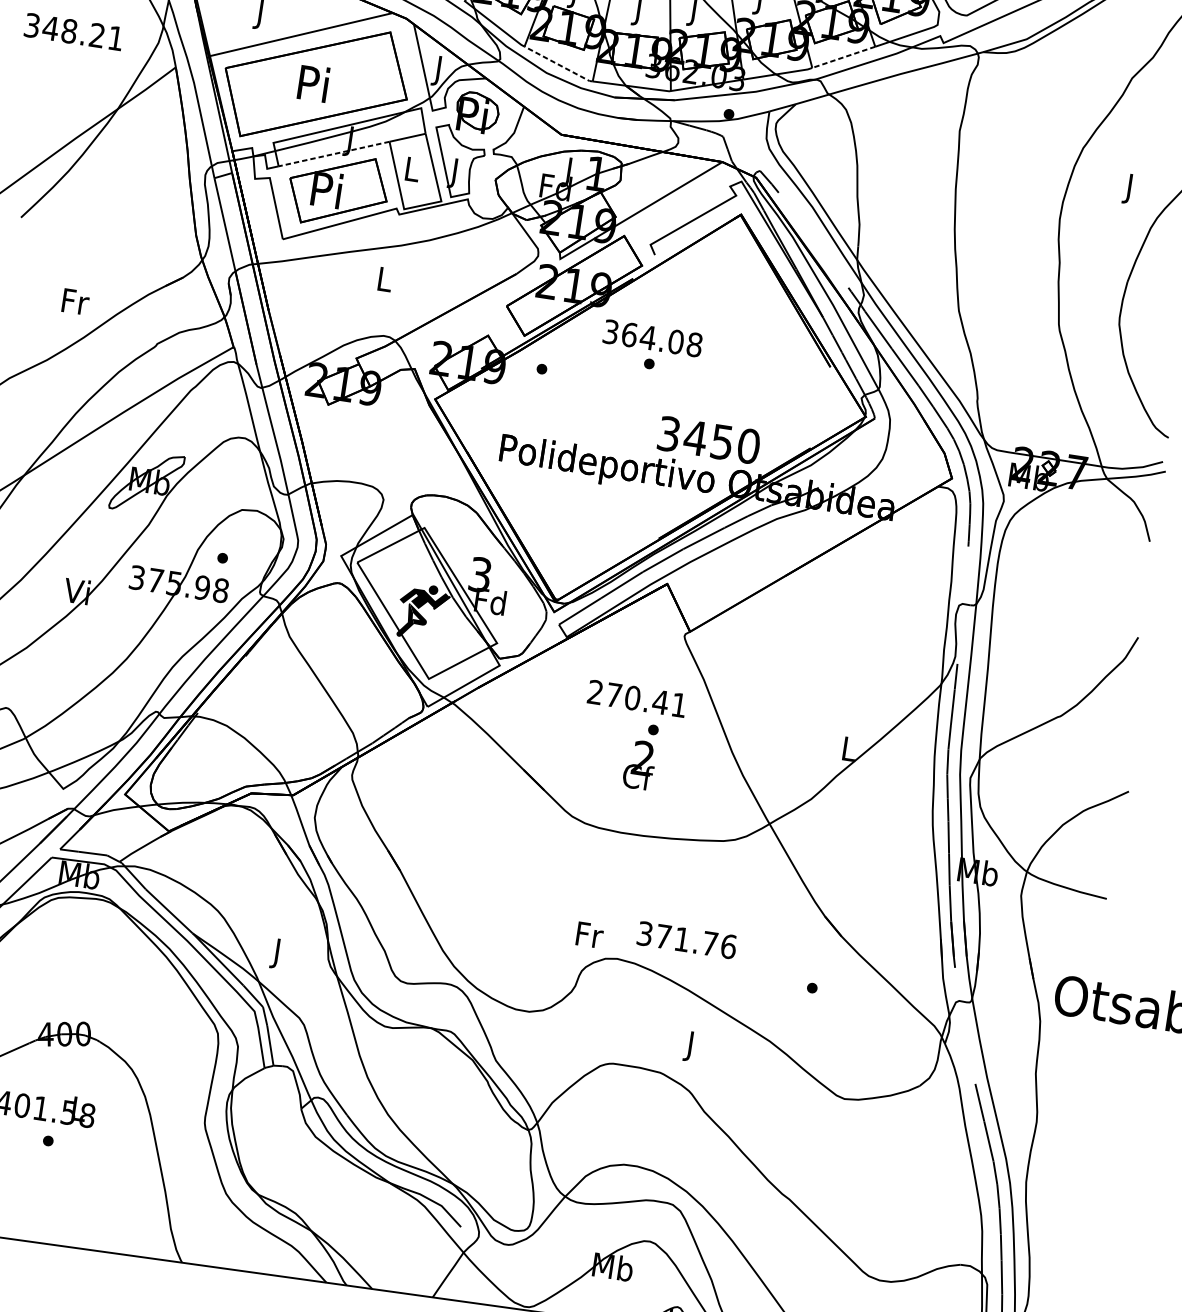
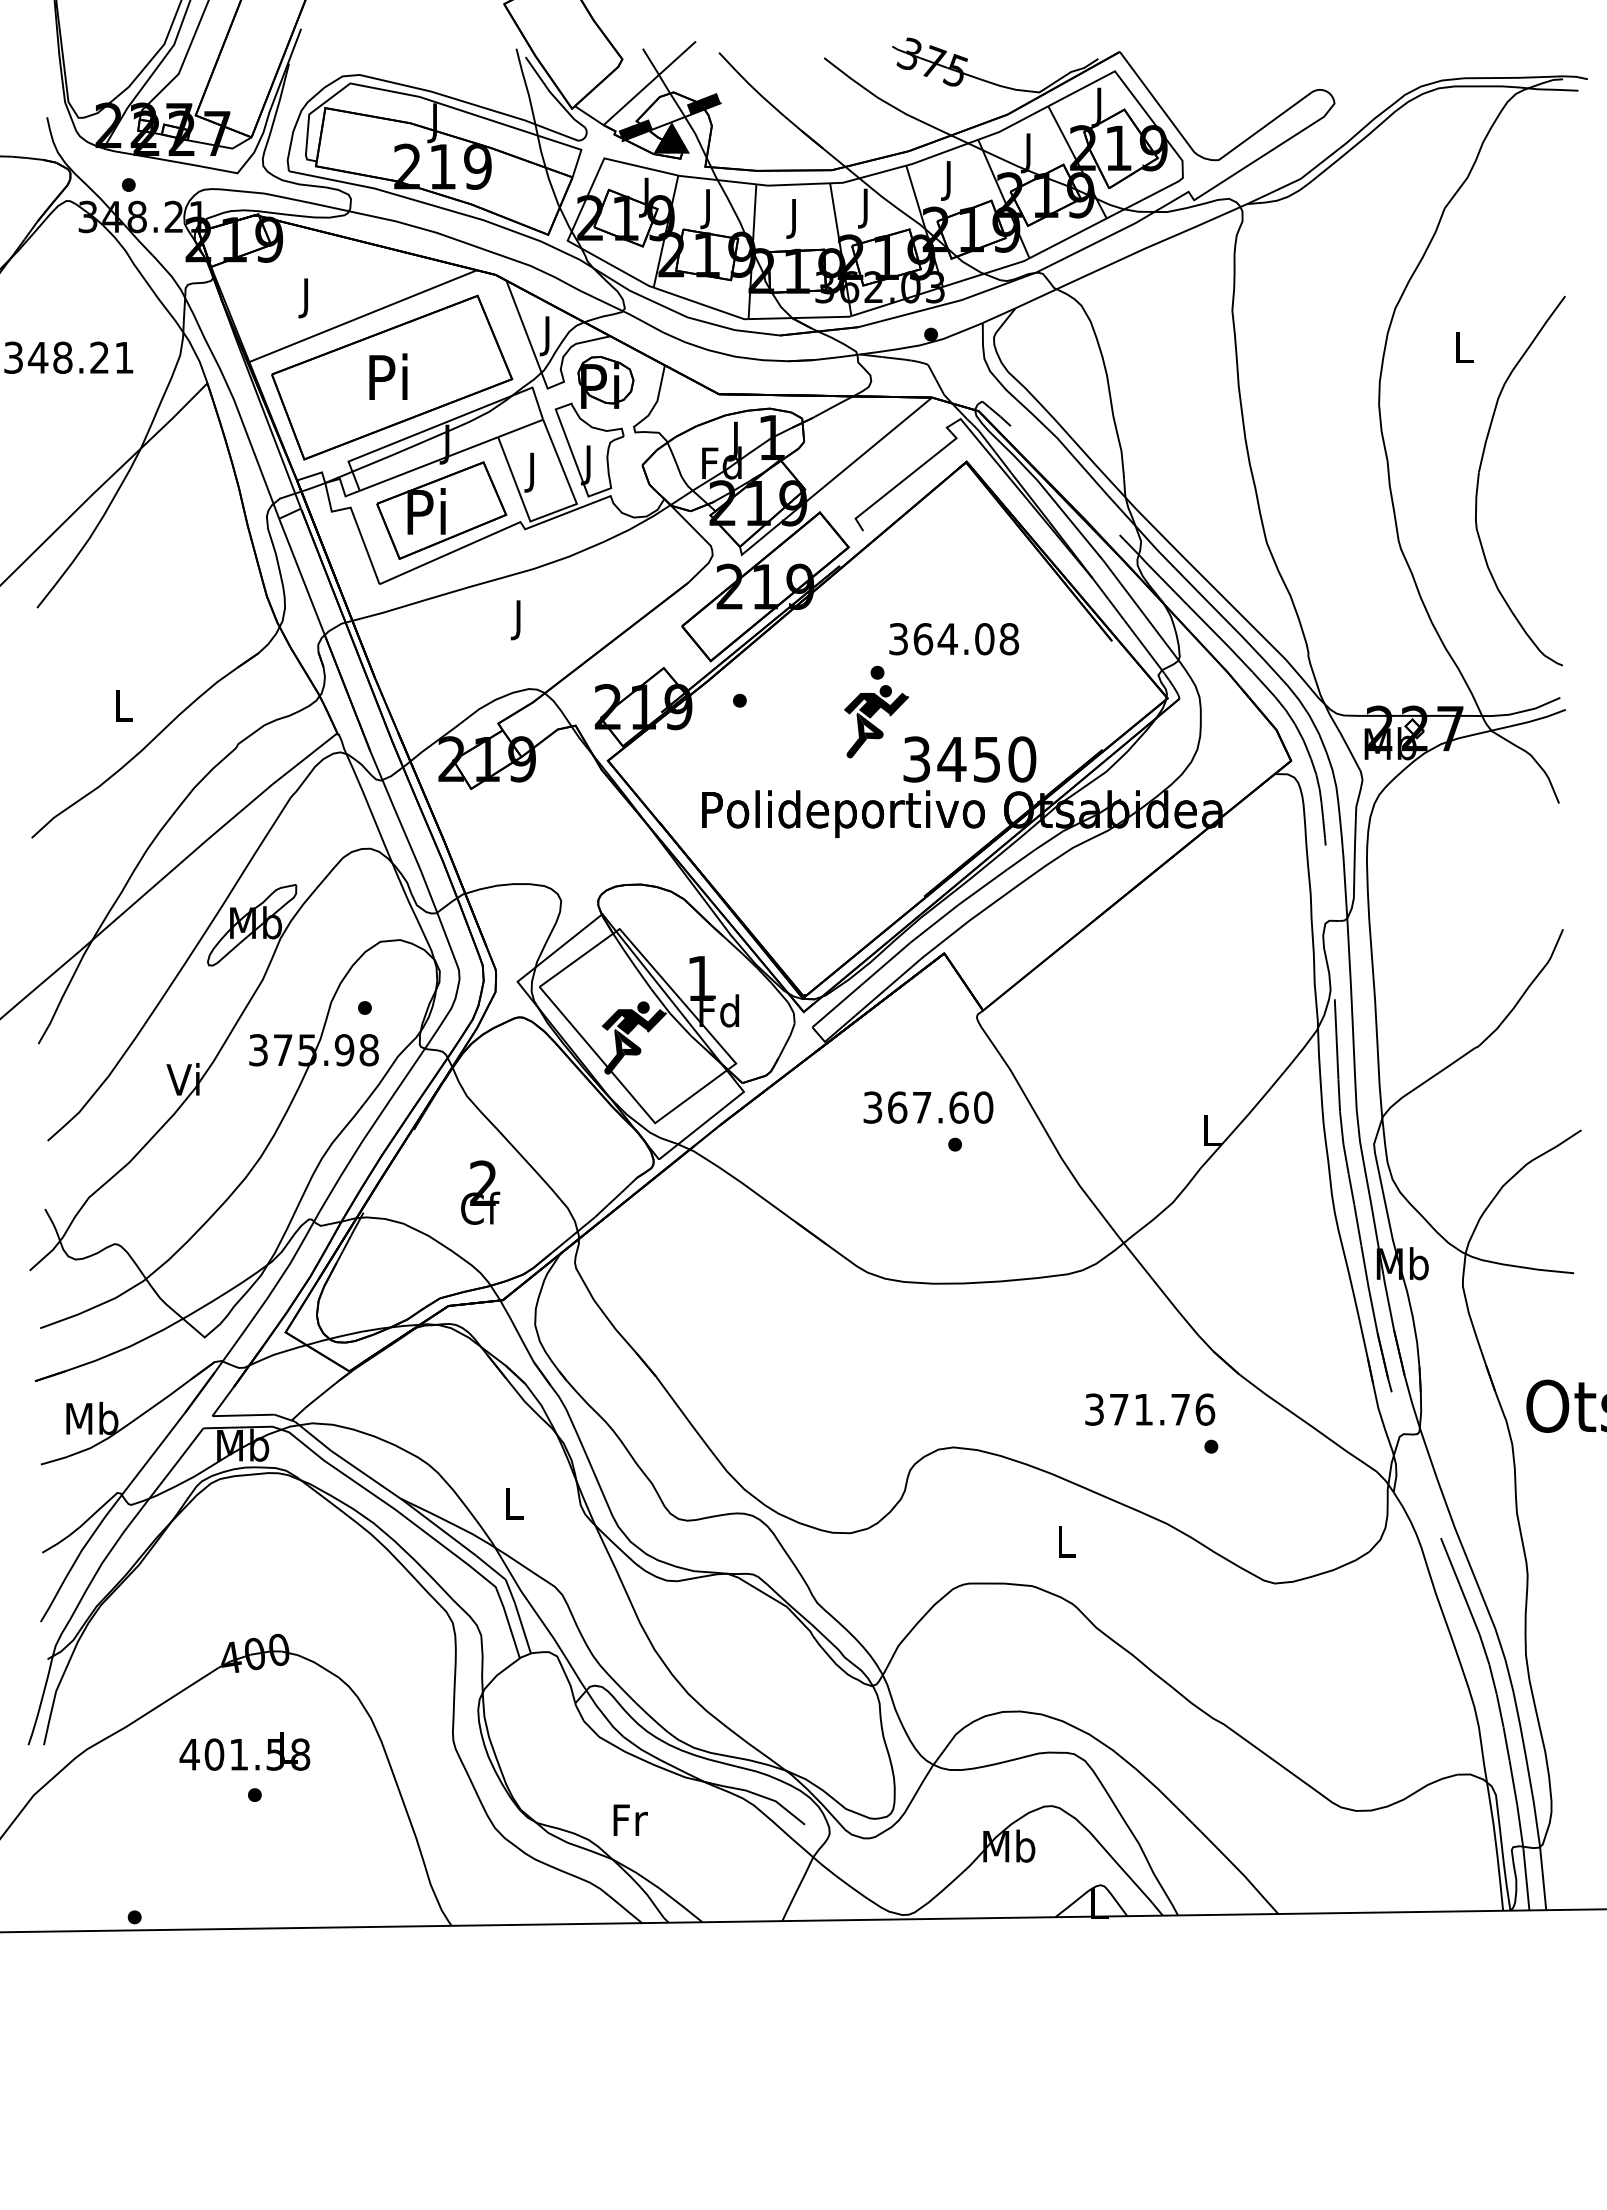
line: (843, 57) -> (1067, 238), dashed -> solid
line: (558, 64) -> (701, 304), dashed -> solid
line: (333, 154) -> (428, 464), dashed -> solid
text: (412, 172) -> (533, 472), L -> J
text: (1130, 188) -> (1464, 351), J -> L
text: (384, 282) -> (519, 620), L -> J
text: (75, 301) -> (124, 705), Fr -> L
text: (652, 338) -> (953, 639), moved
part: (642, 400) -> (876, 721), added
text: (479, 574) -> (700, 978), 3 -> 1
text: (637, 698) -> (928, 1107), 270.41 -> 367.60
text: (639, 764) -> (480, 1192), moved
text: (589, 934) -> (630, 1819), moved
text: (687, 940) -> (1150, 1409), moved
text: (277, 954) -> (514, 1508), J -> L
text: (691, 1046) -> (1066, 1546), J -> L

